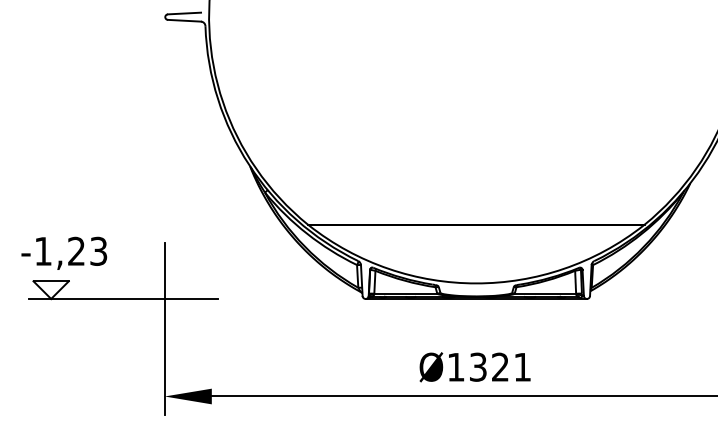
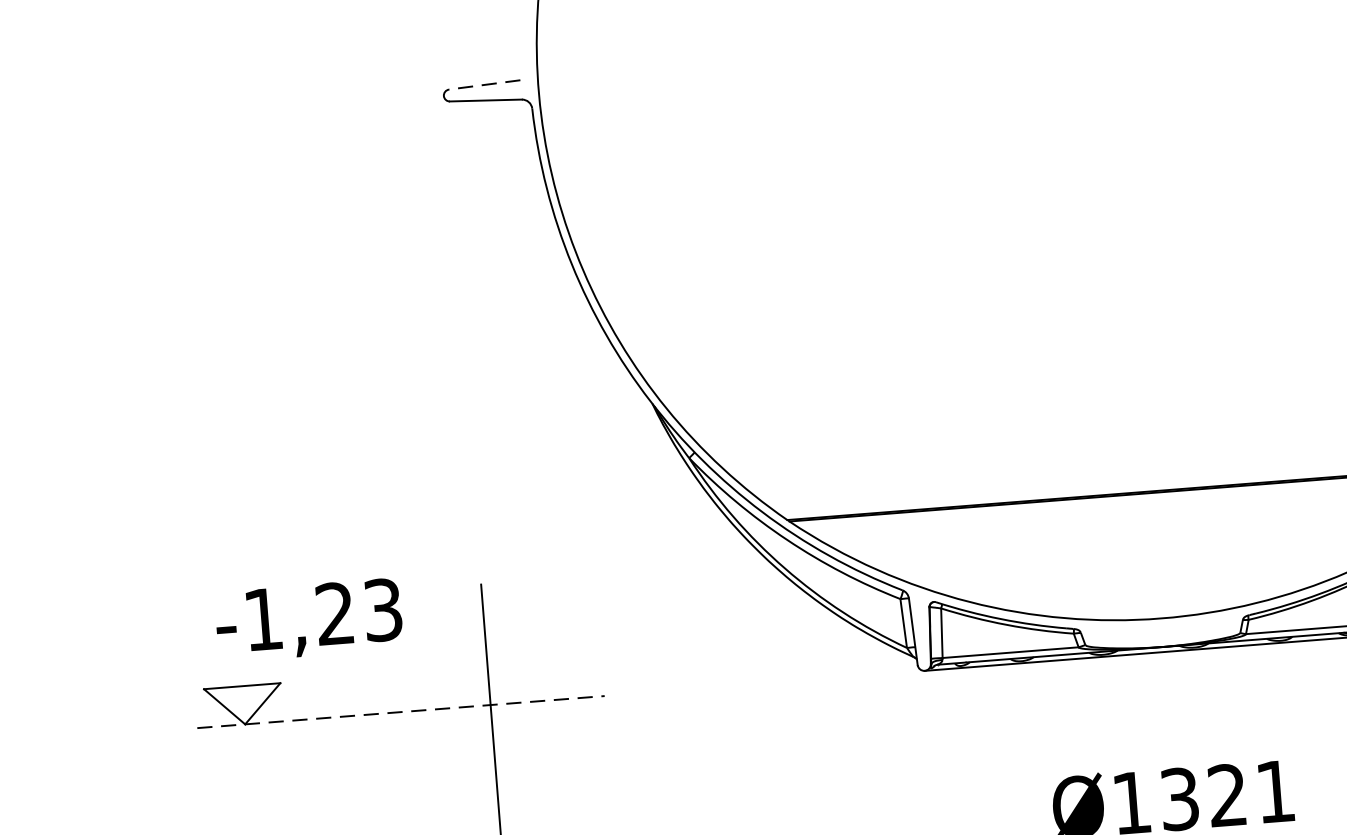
line: (184, 13) -> (484, 84), solid -> dashed
text: (64, 252) -> (309, 618), moved
line: (123, 298) -> (401, 711), solid -> dashed

